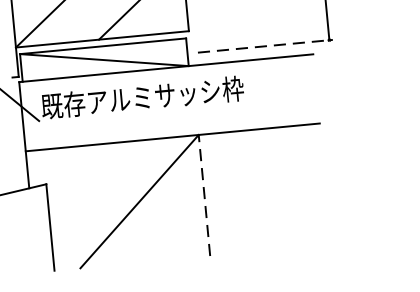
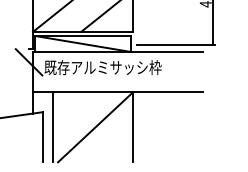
line: (265, 45) -> (176, 44), dashed -> solid
line: (204, 194) -> (133, 126), dashed -> solid
line: (66, 208) -> (53, 127), added

